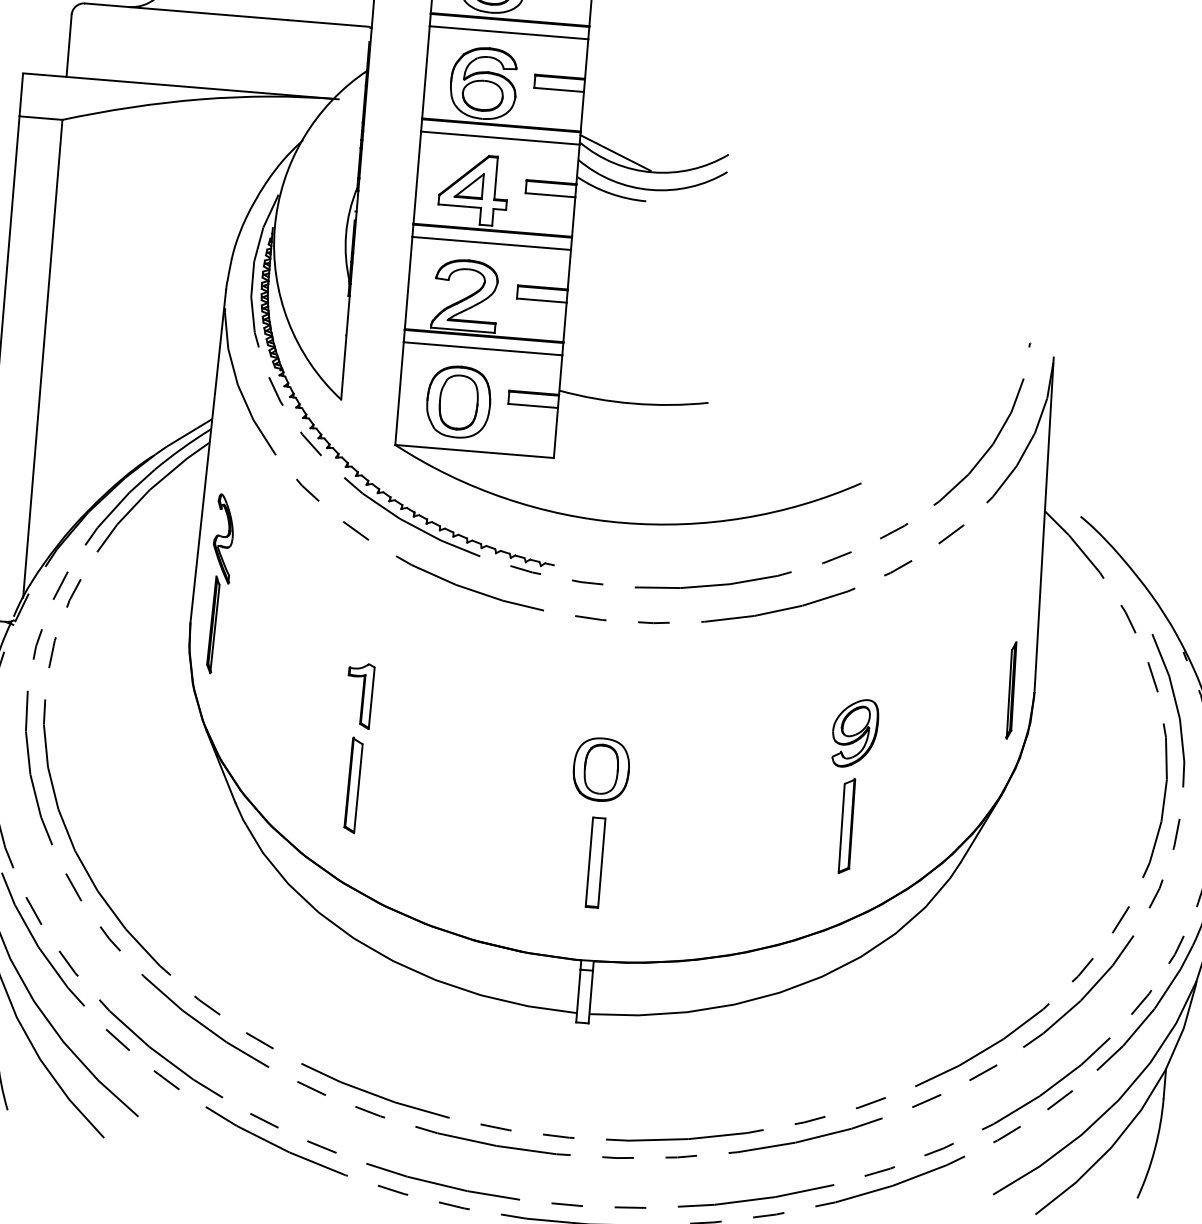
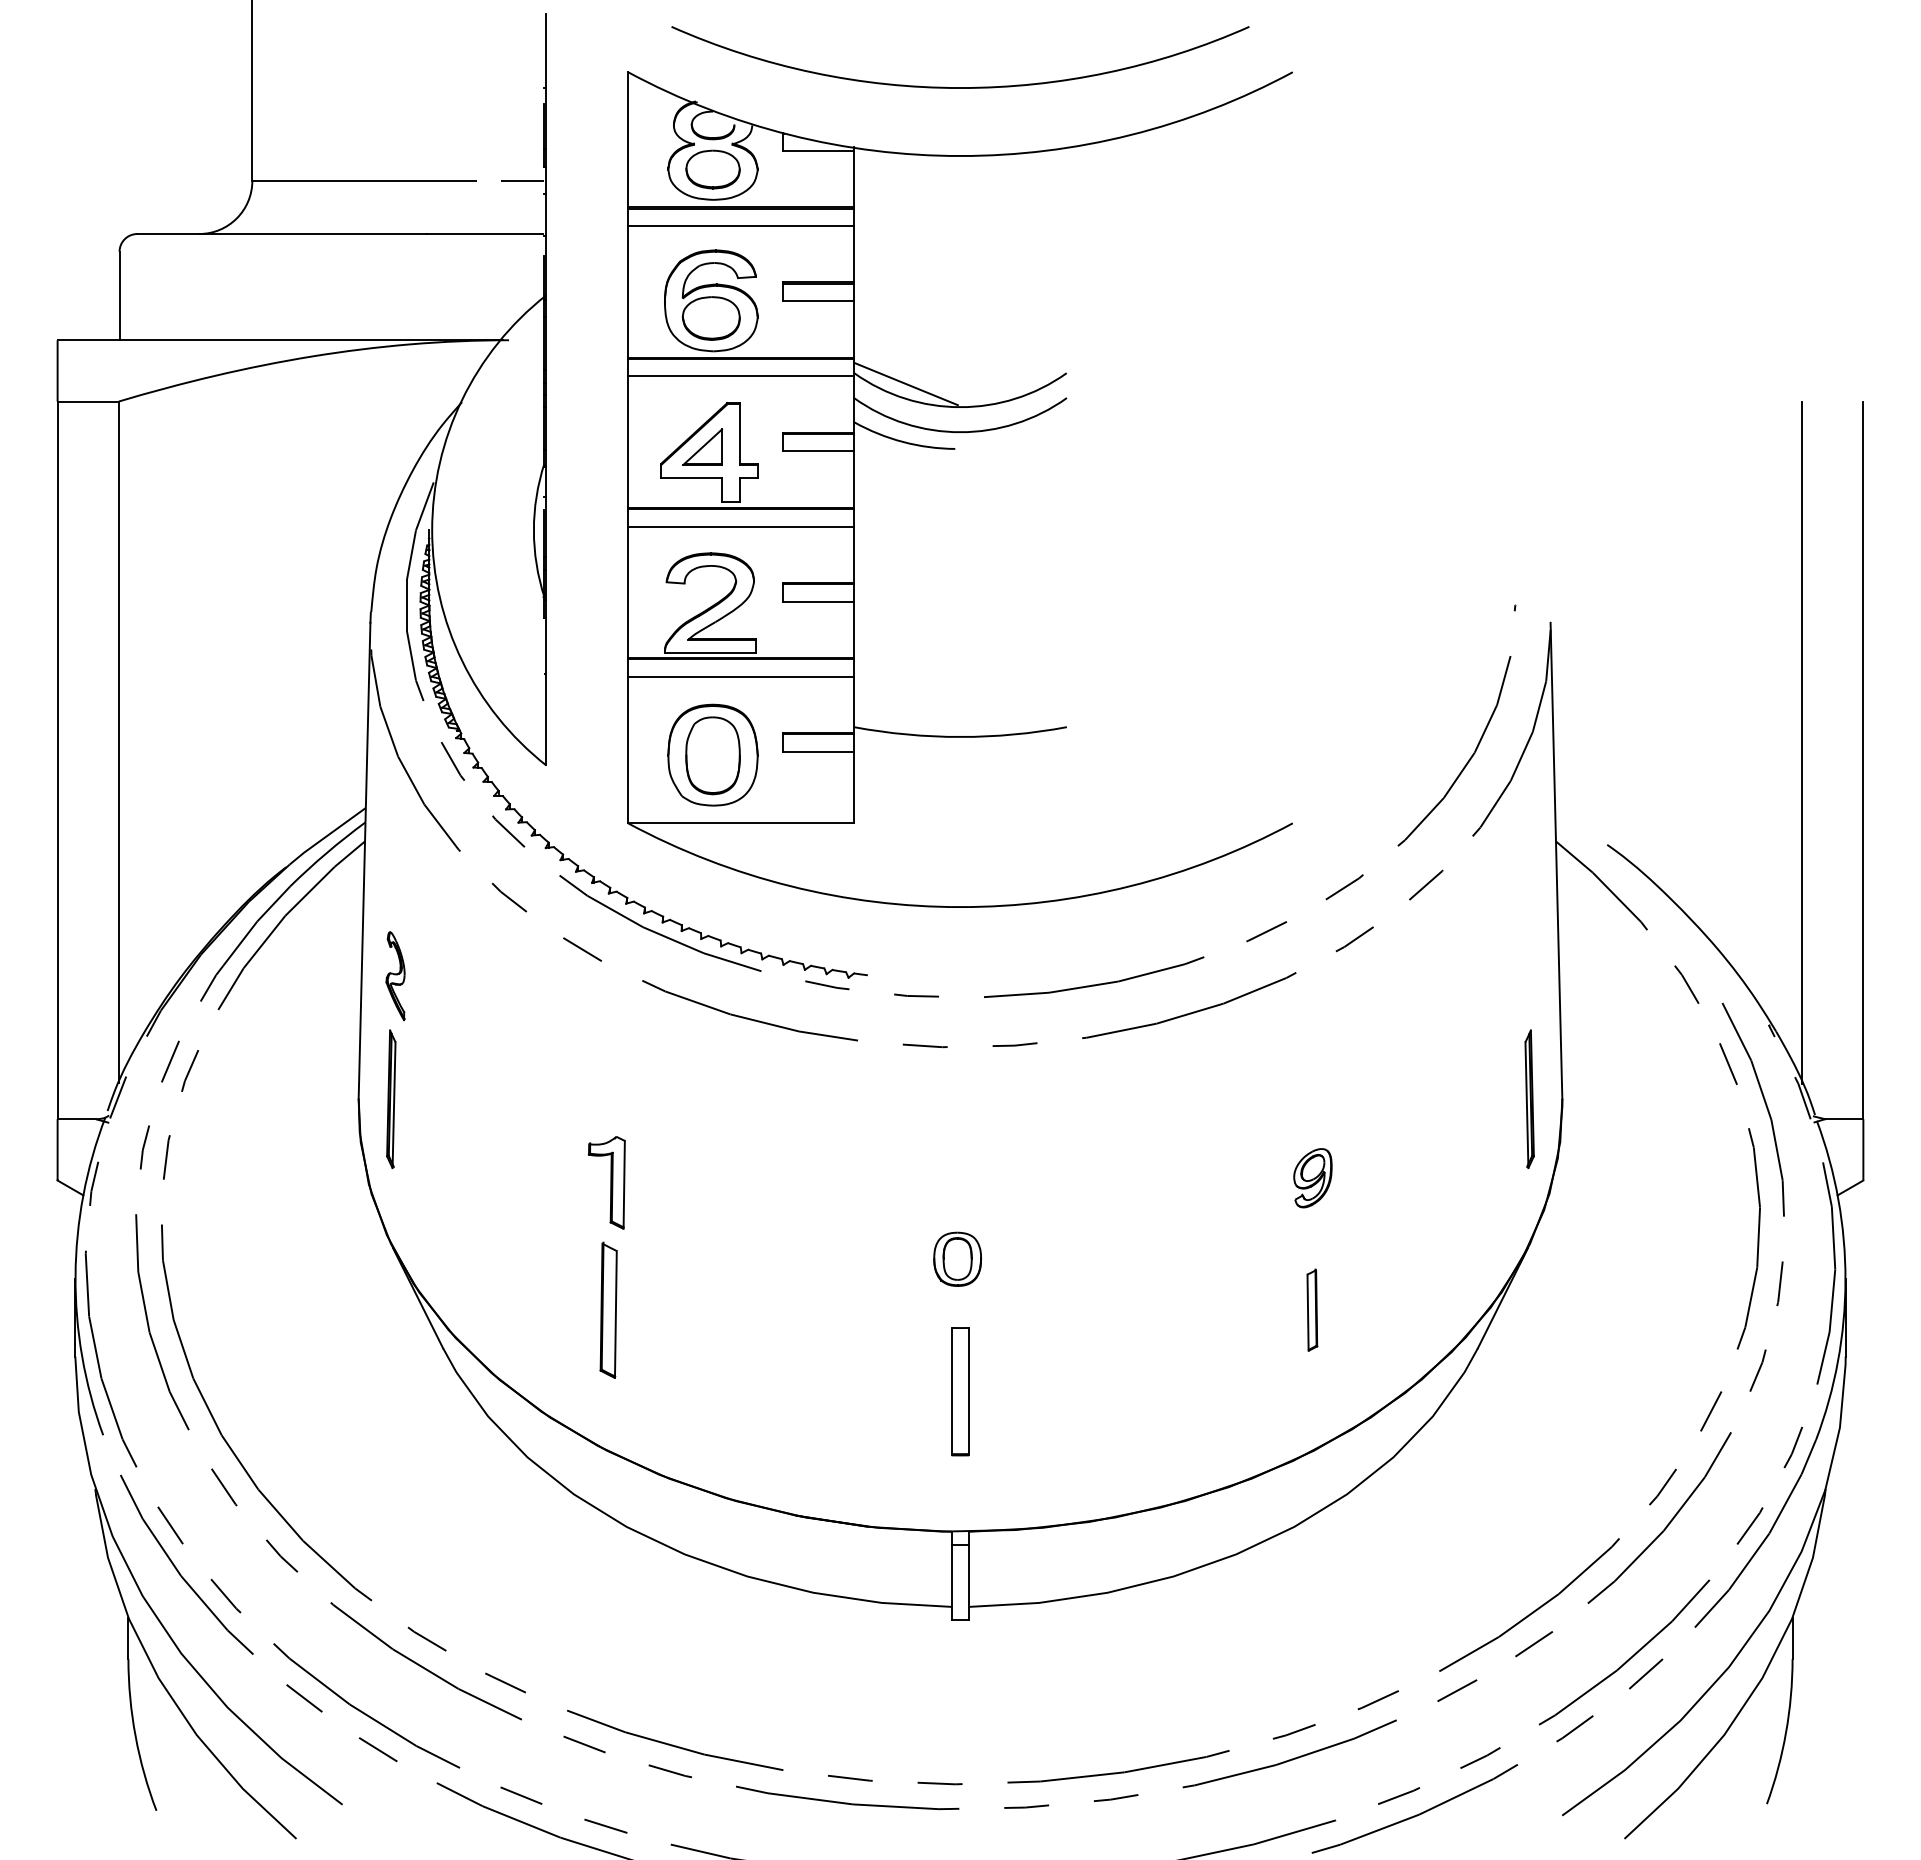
part: (223, 538) -> (395, 975), size x0.7
part: (854, 732) -> (1312, 1177), size x0.6
part: (601, 769) -> (957, 1259), size x0.6
part: (847, 825) -> (1312, 1309), size x0.6

